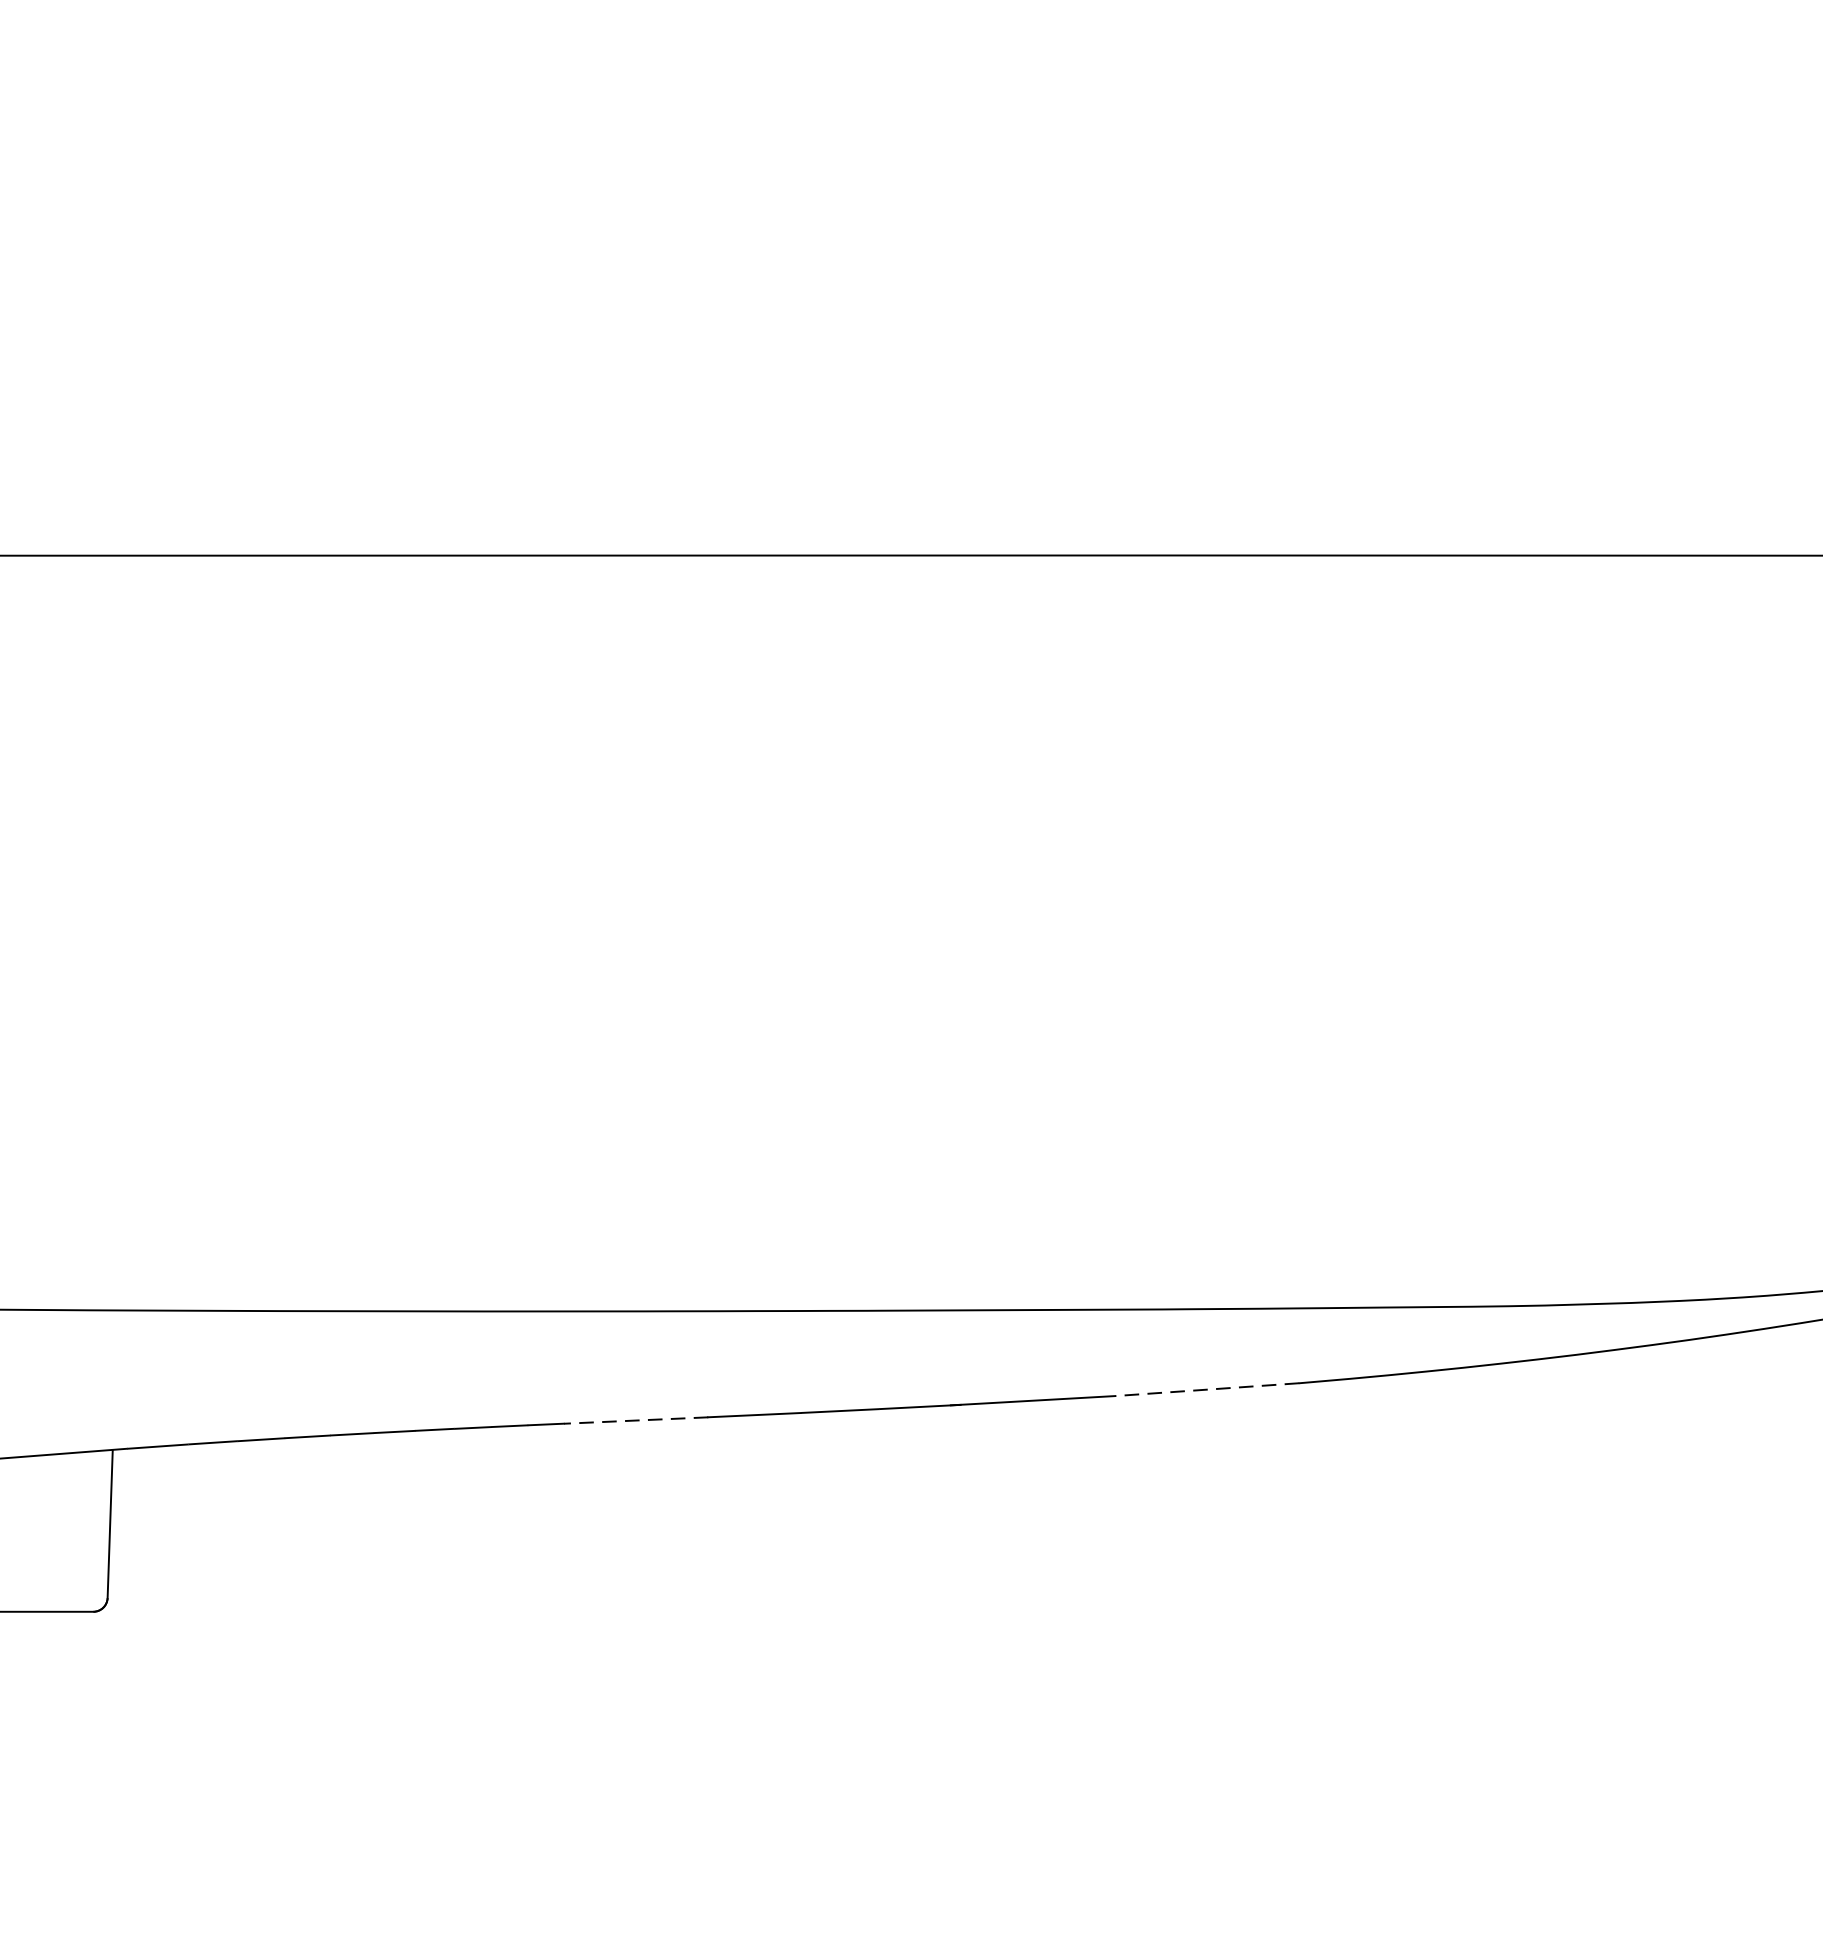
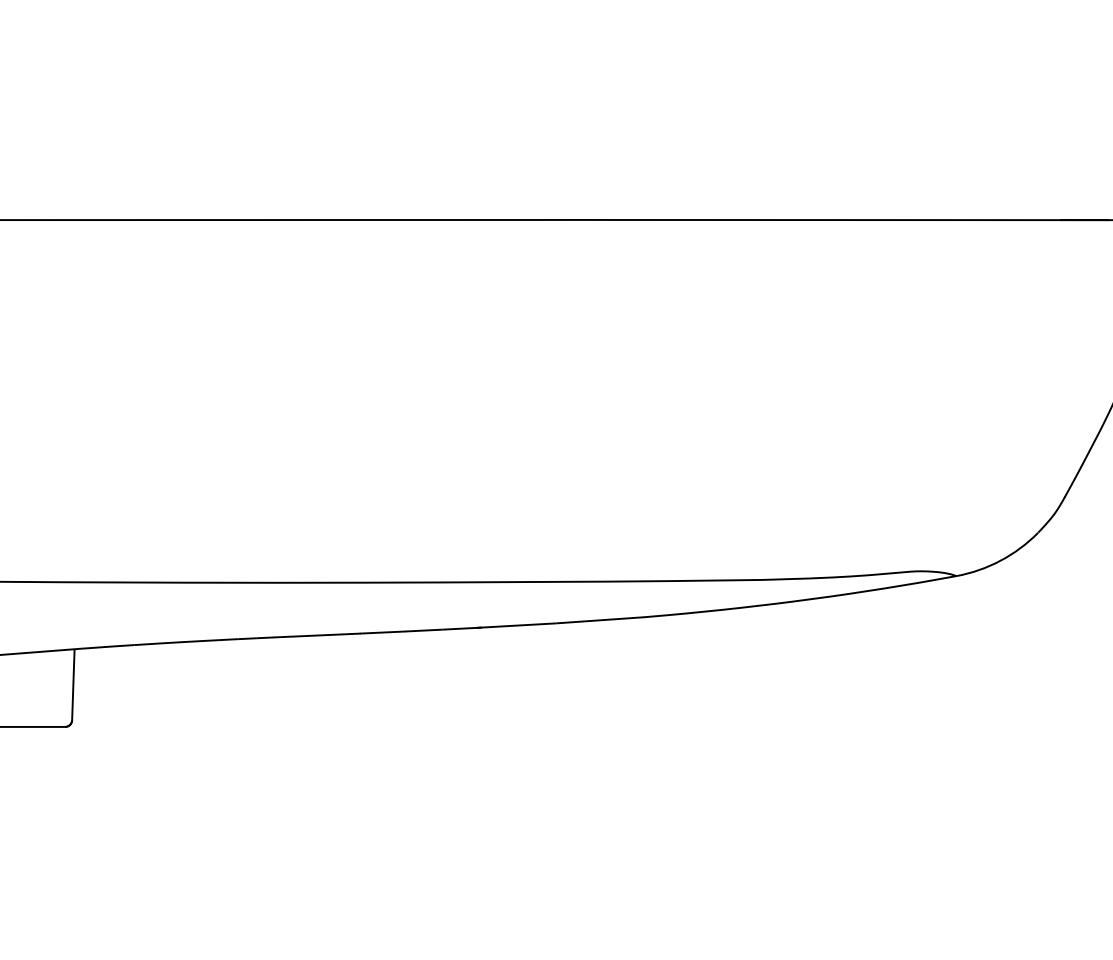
line: (1206, 1390) -> (599, 620), dashed -> solid
line: (635, 1421) -> (325, 635), dashed -> solid

